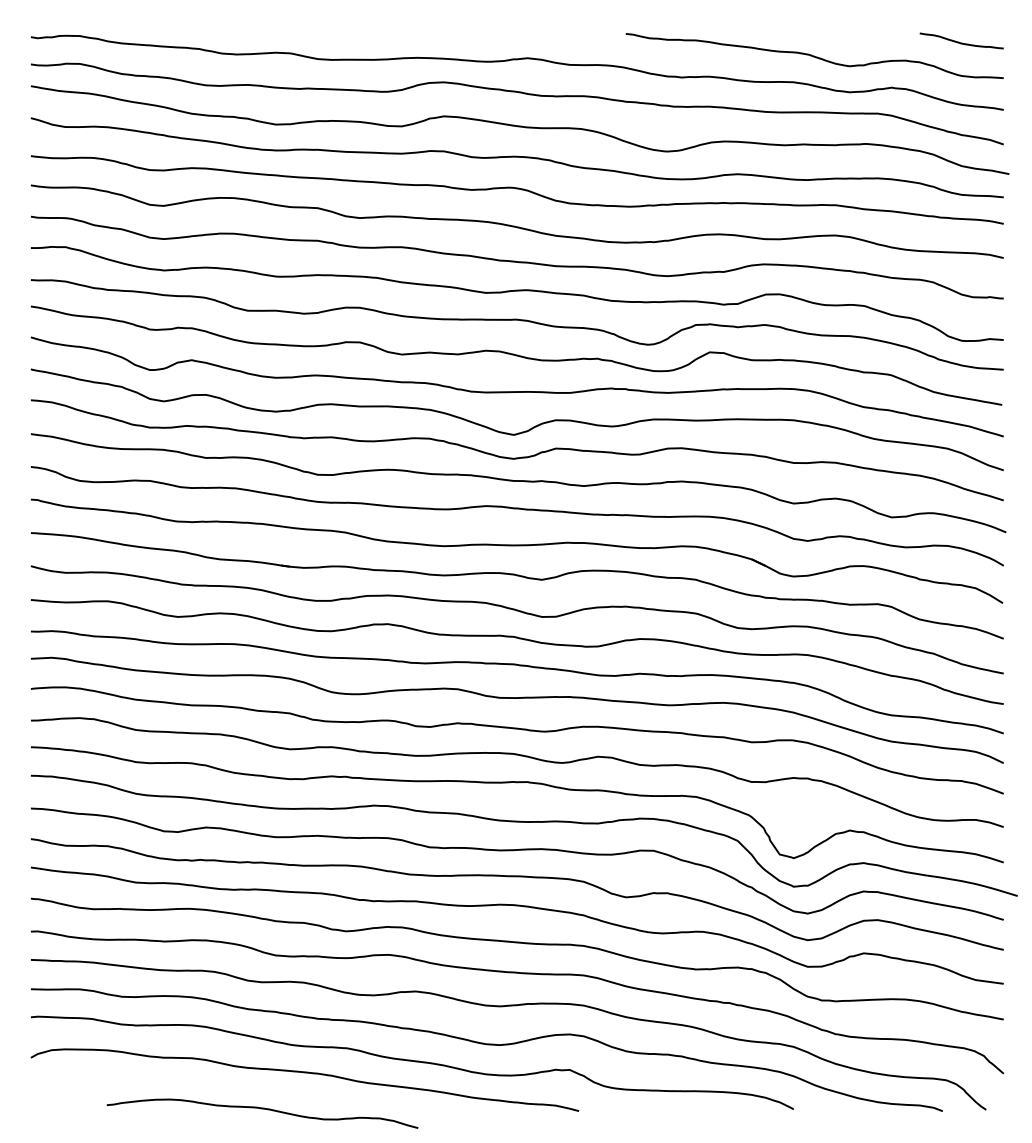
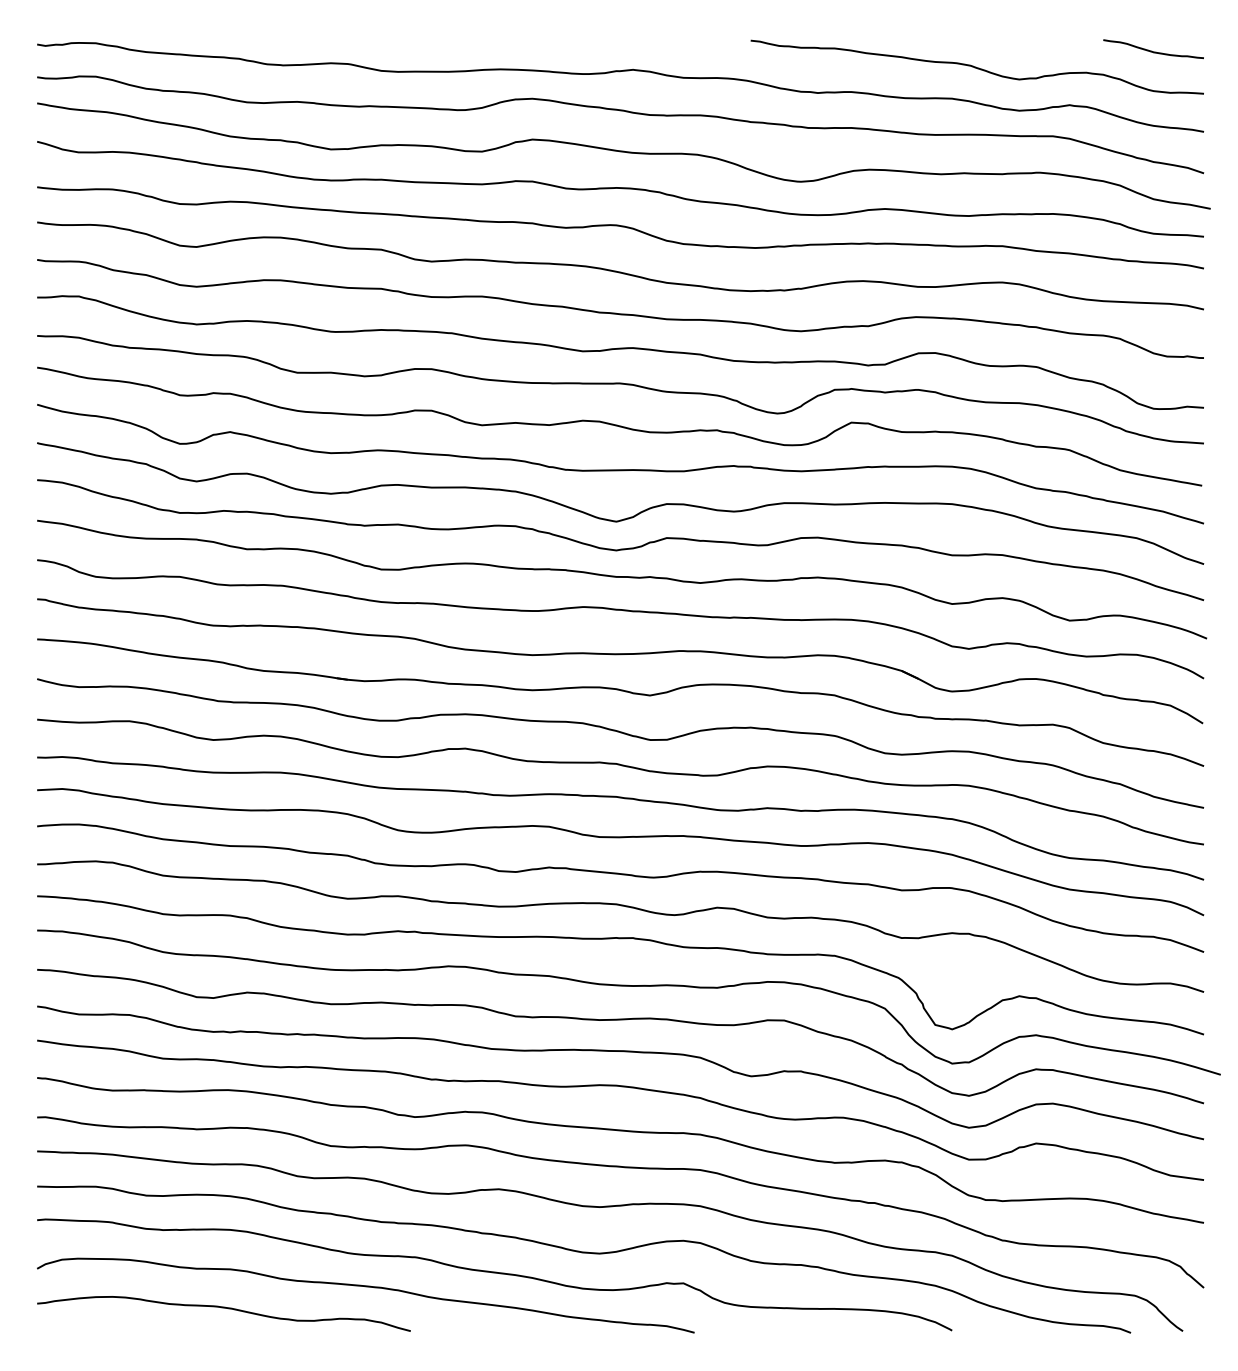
curve: (262, 1109) -> (223, 1308), moved

